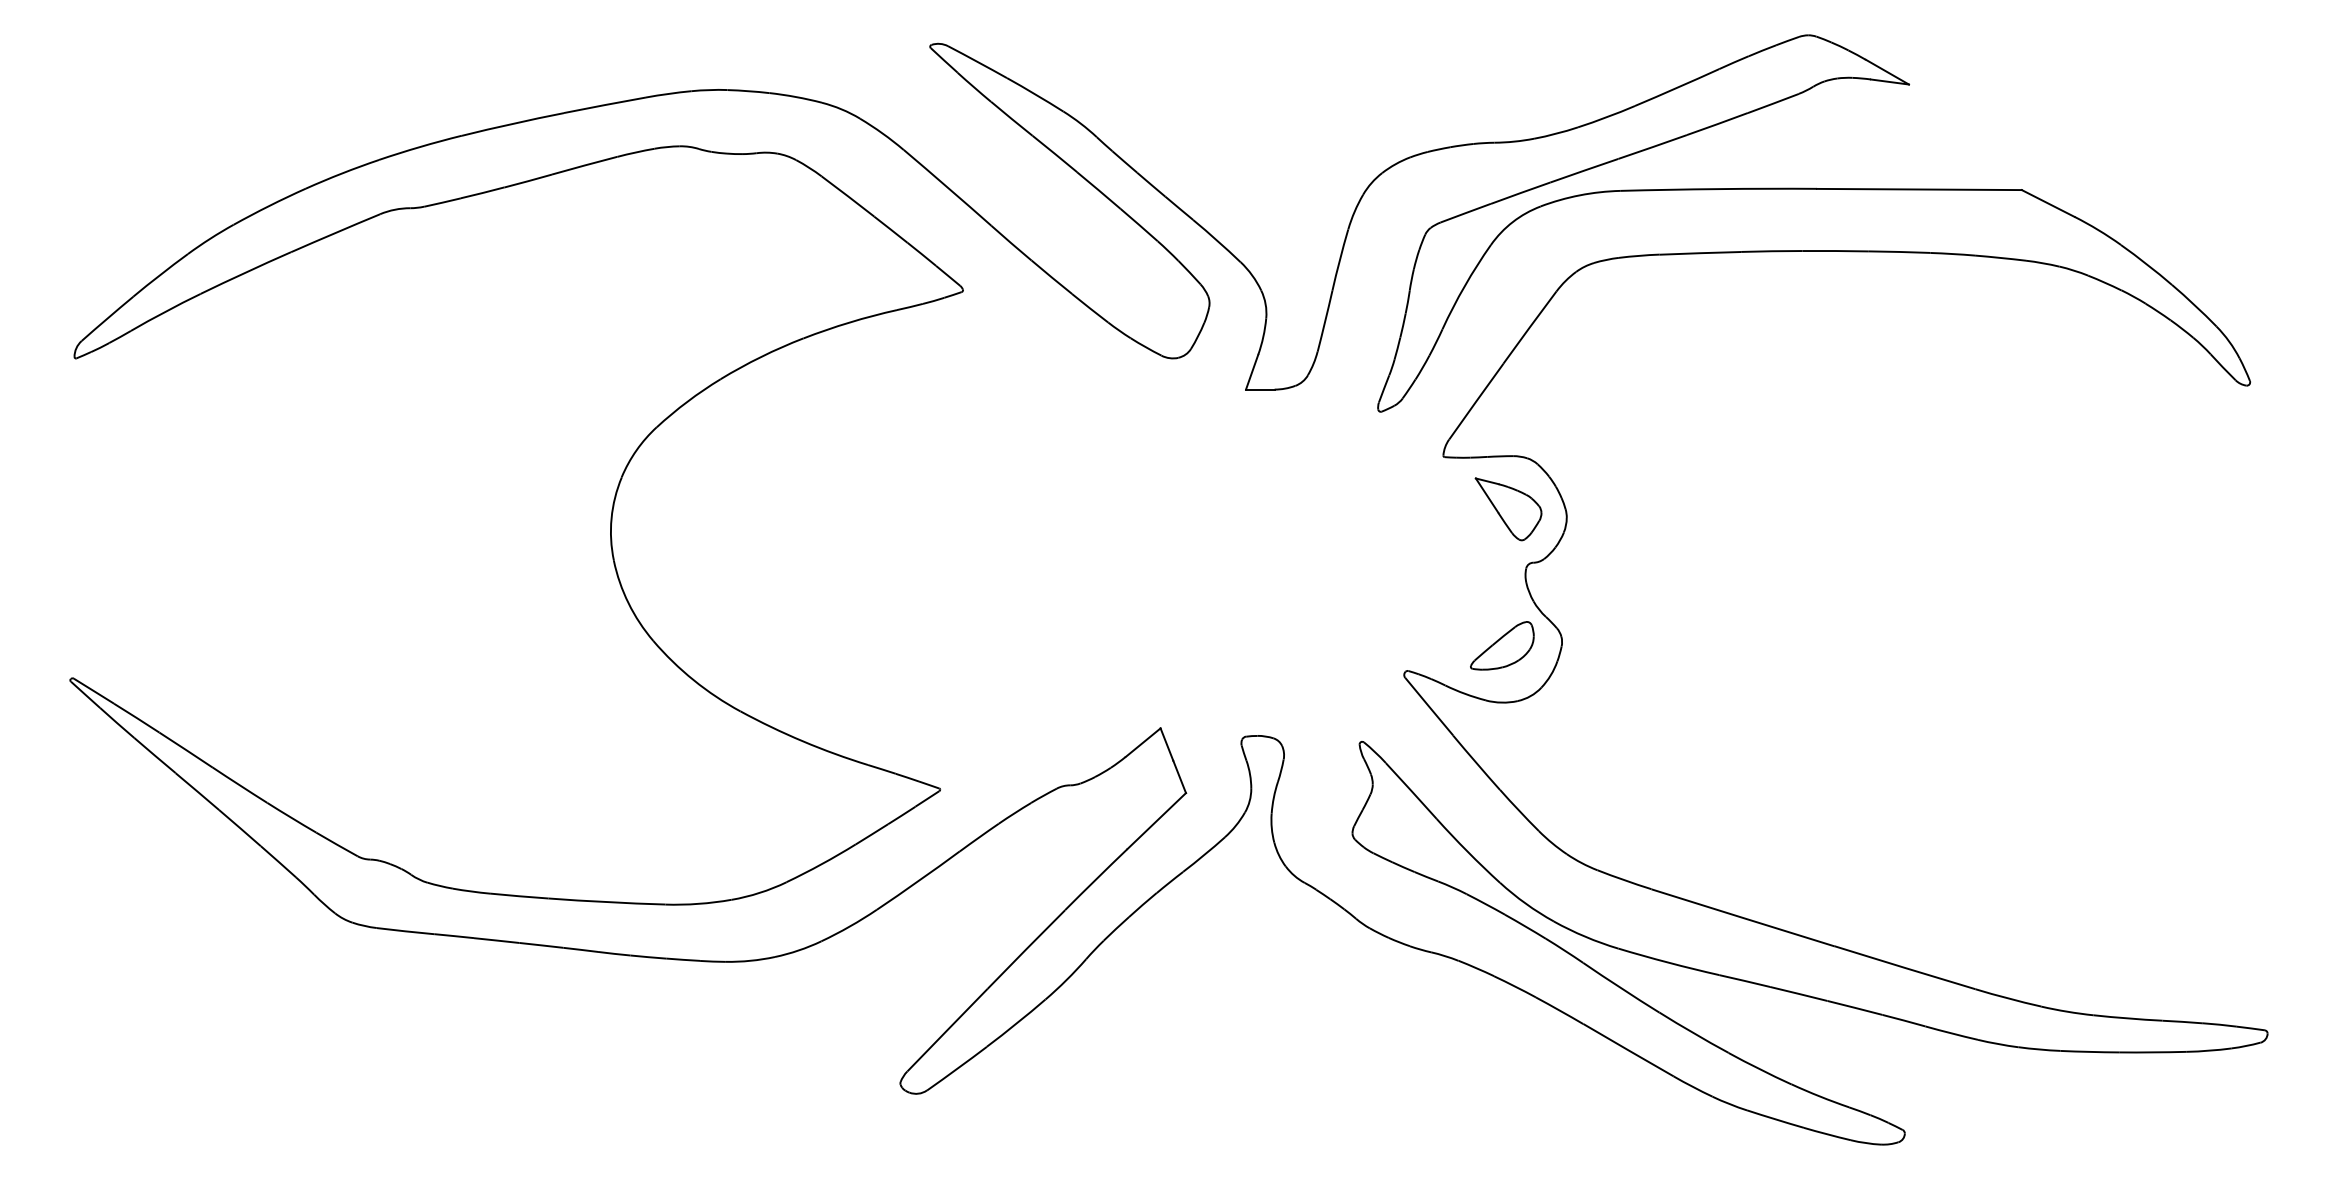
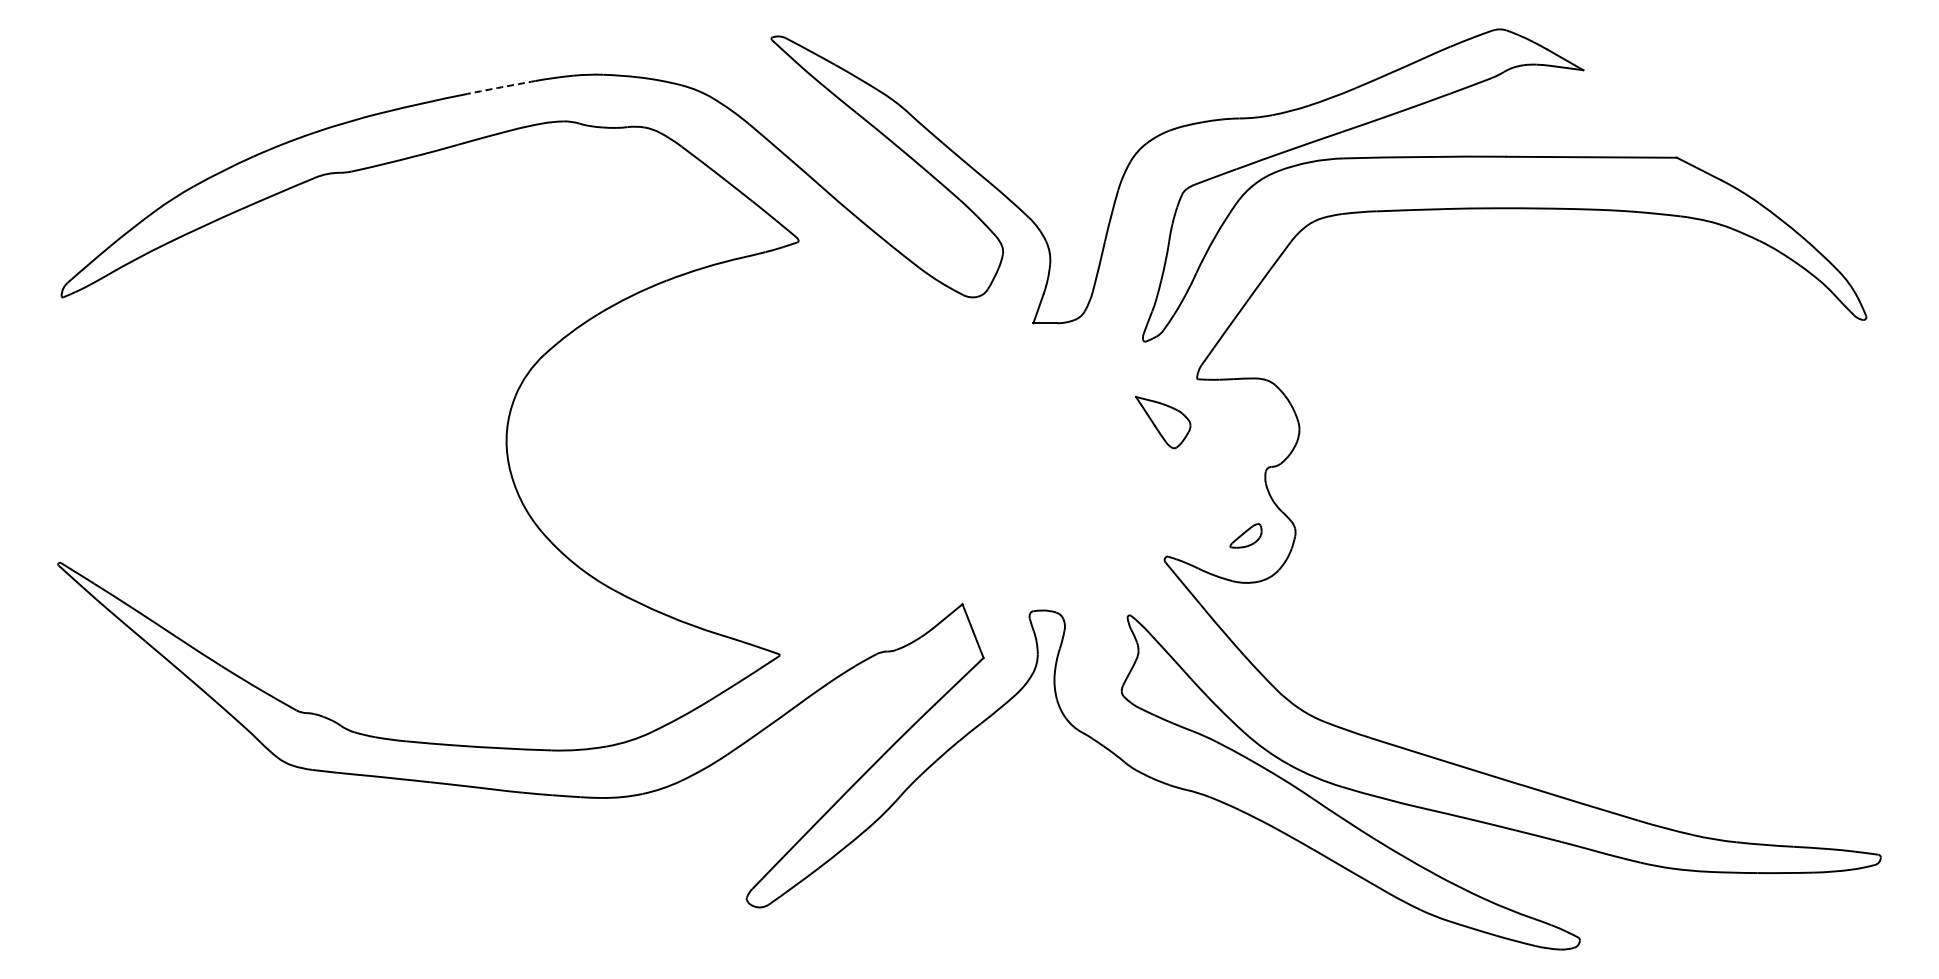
arc: (604, 105) -> (501, 87), solid -> dashed
part: (1508, 509) -> (1163, 422), moved
part: (1501, 645) -> (1245, 535), size x0.6

